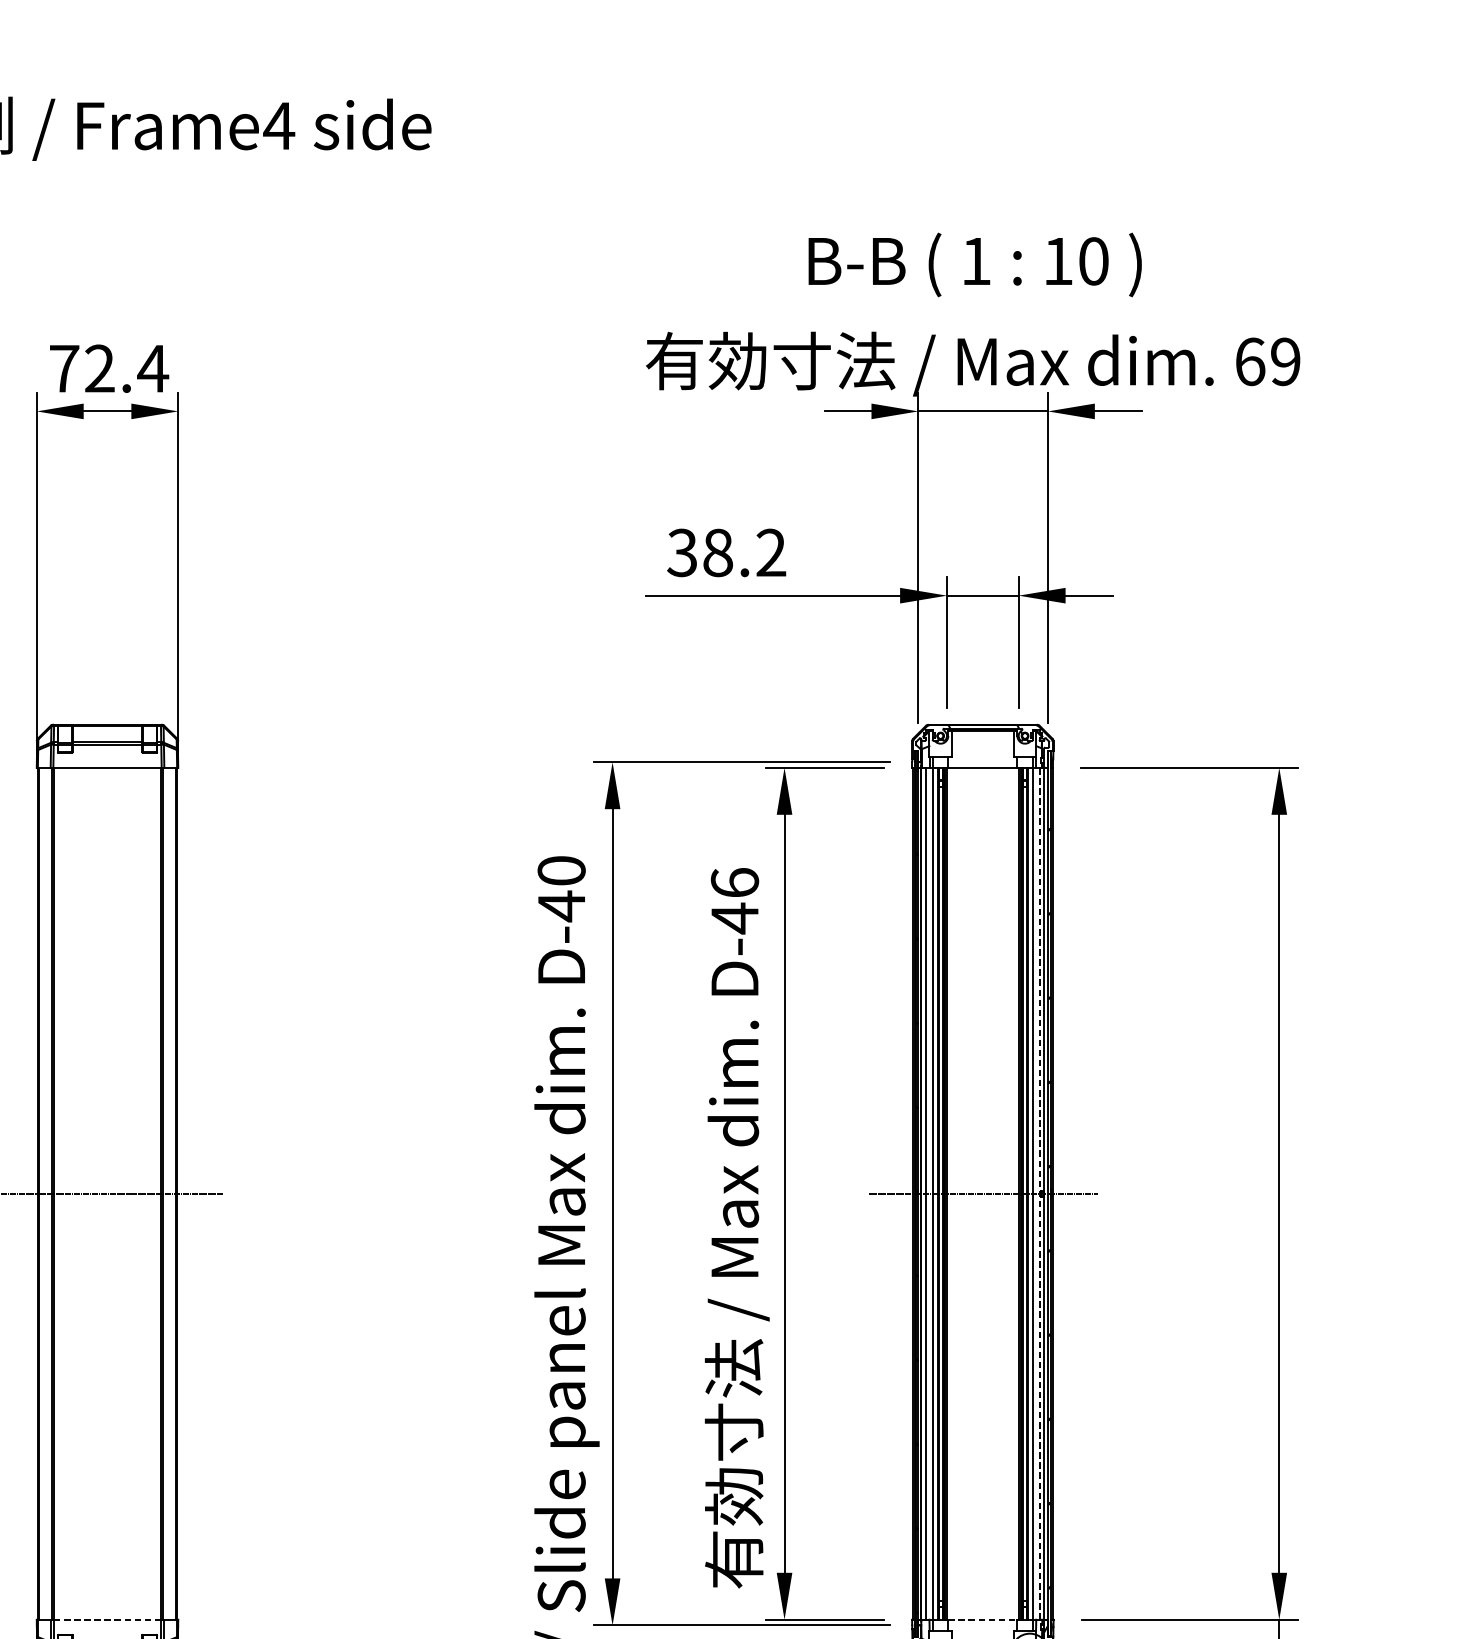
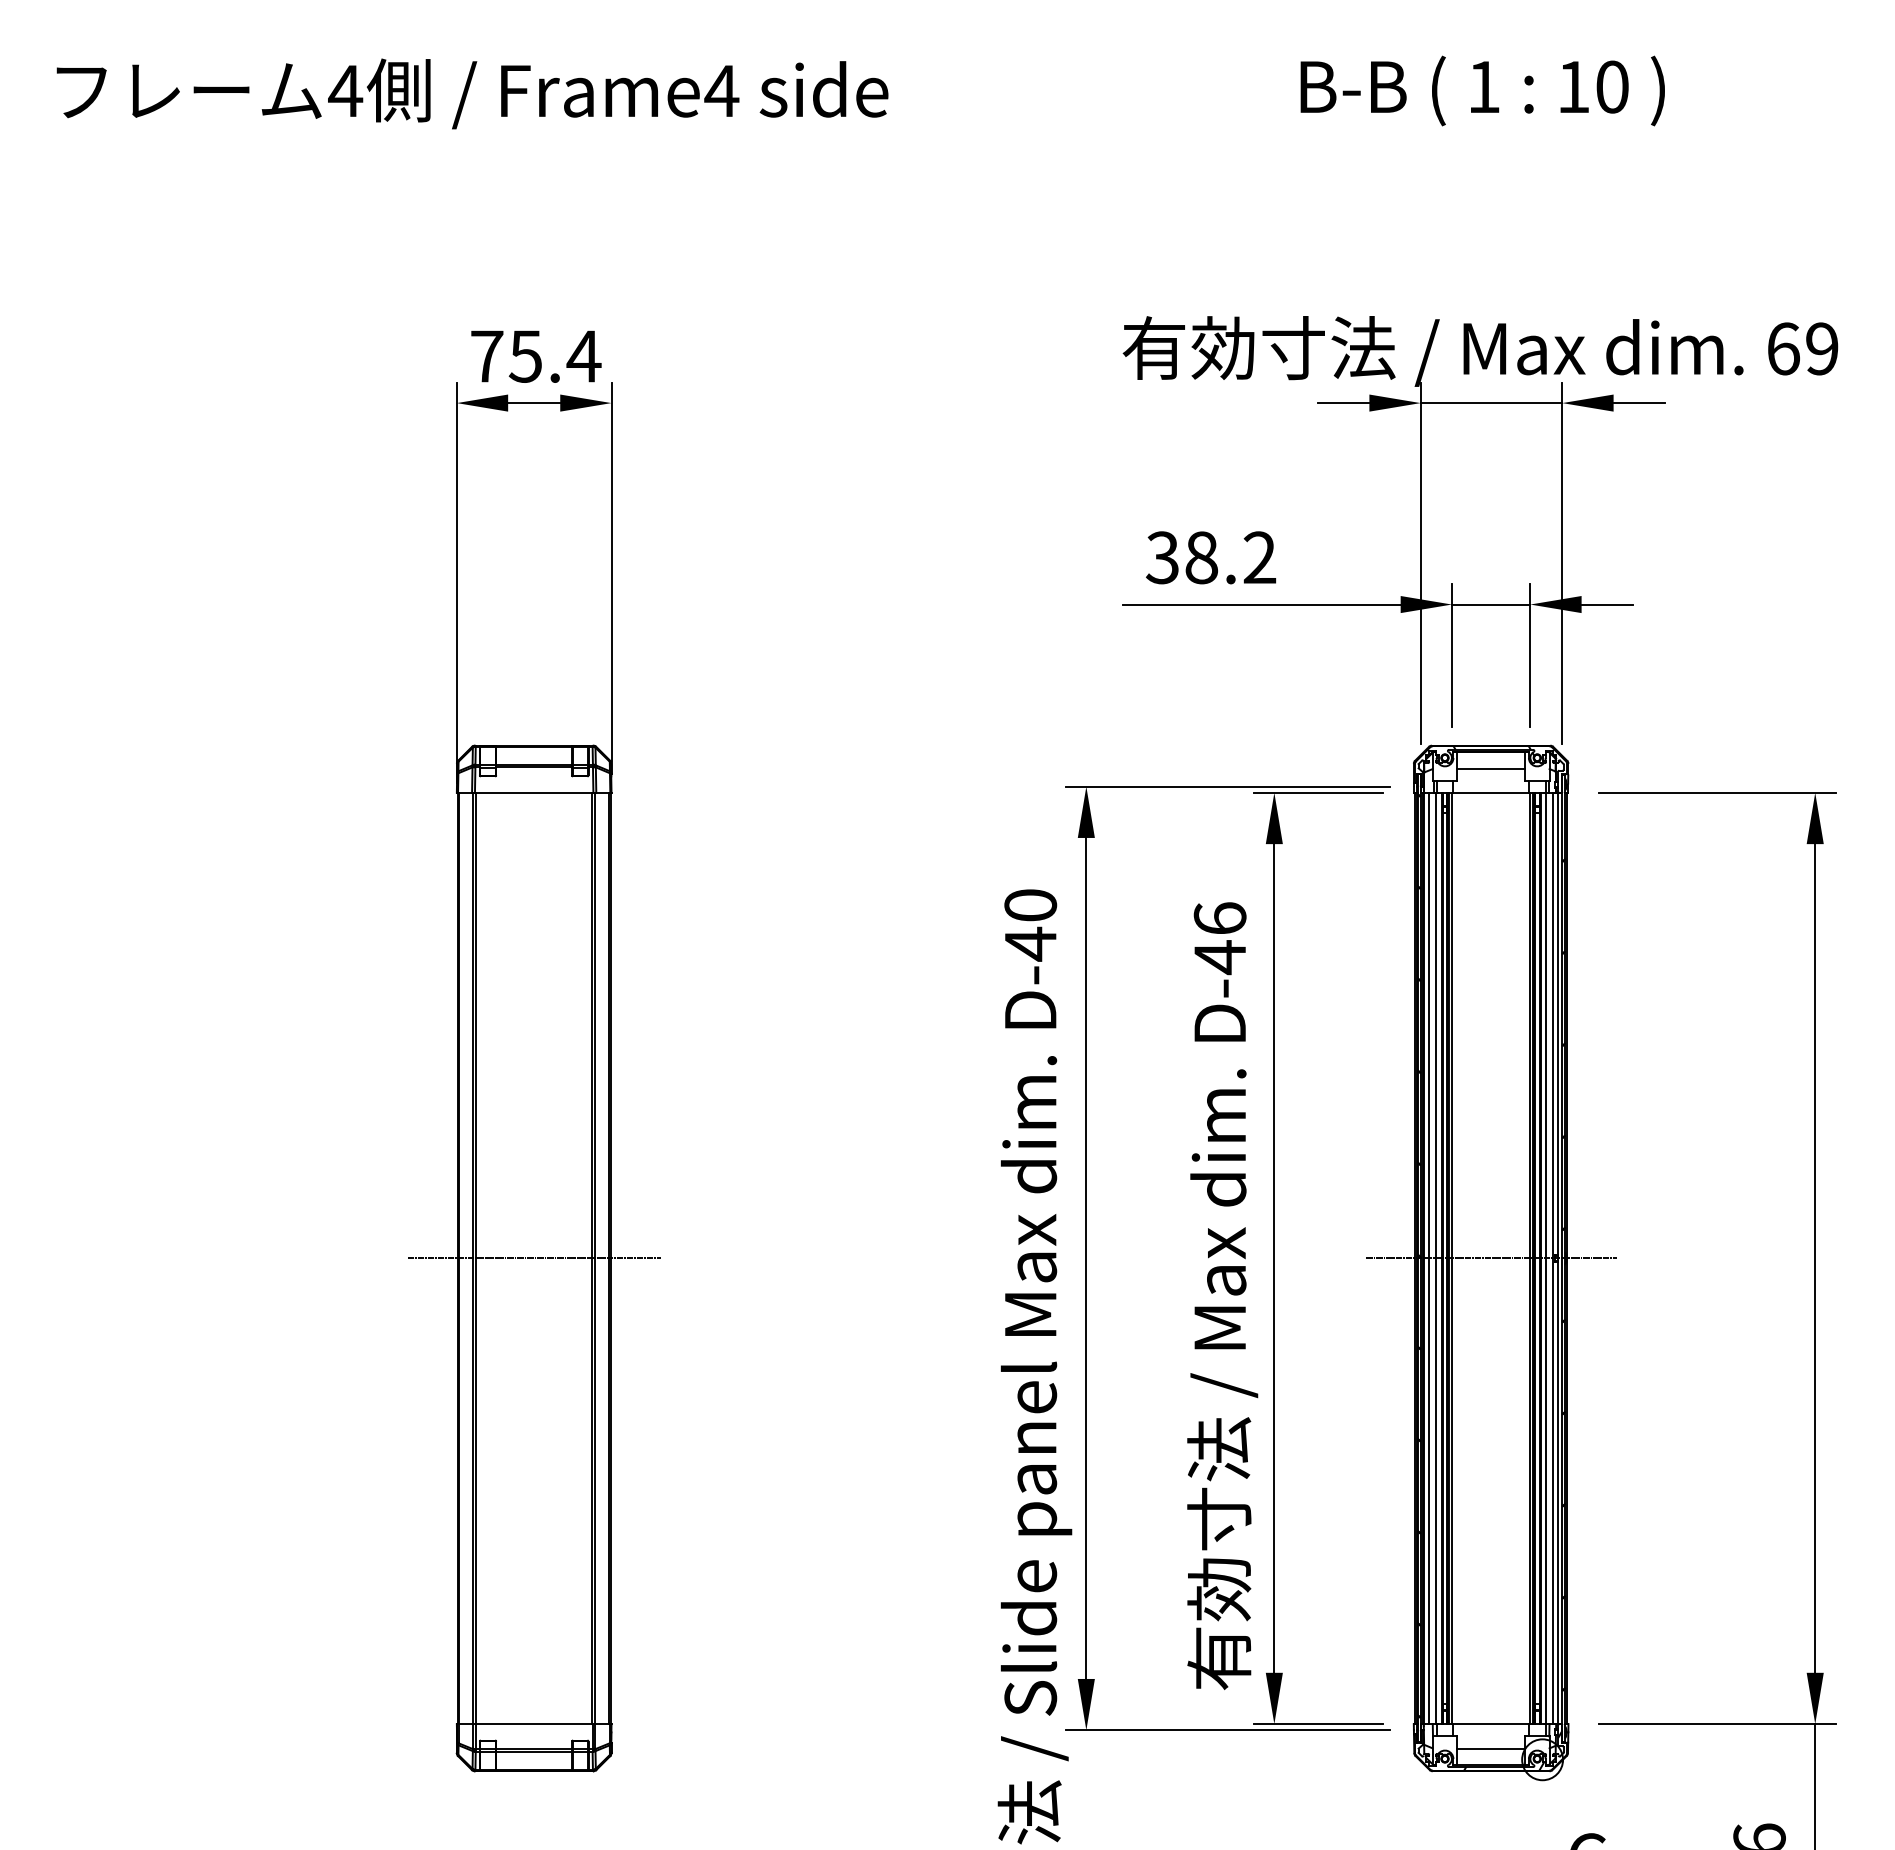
text: (974, 264) -> (1482, 90), moved
text: (98, 368) -> (524, 356), 72.4 -> 75.4
line: (982, 745) -> (1490, 768), added
line: (1039, 1193) -> (1553, 1258), dashed -> solid
line: (107, 1620) -> (534, 1724), dashed -> solid
line: (983, 1620) -> (1491, 1724), dashed -> solid

